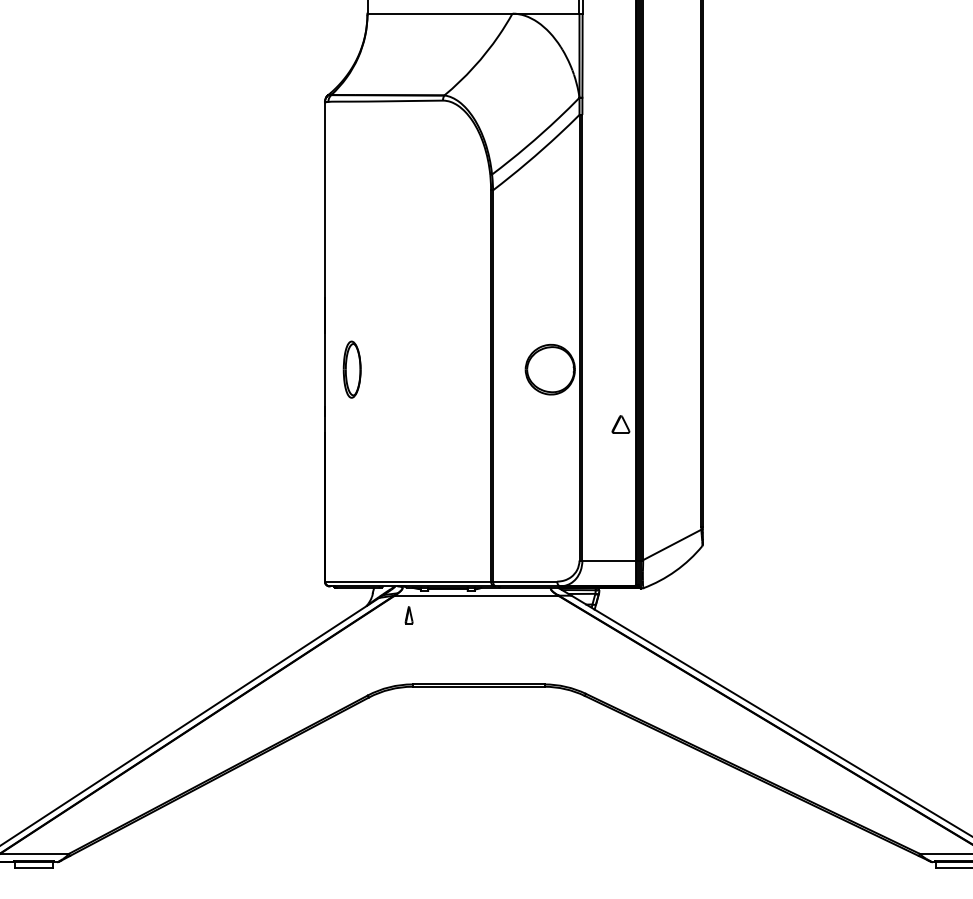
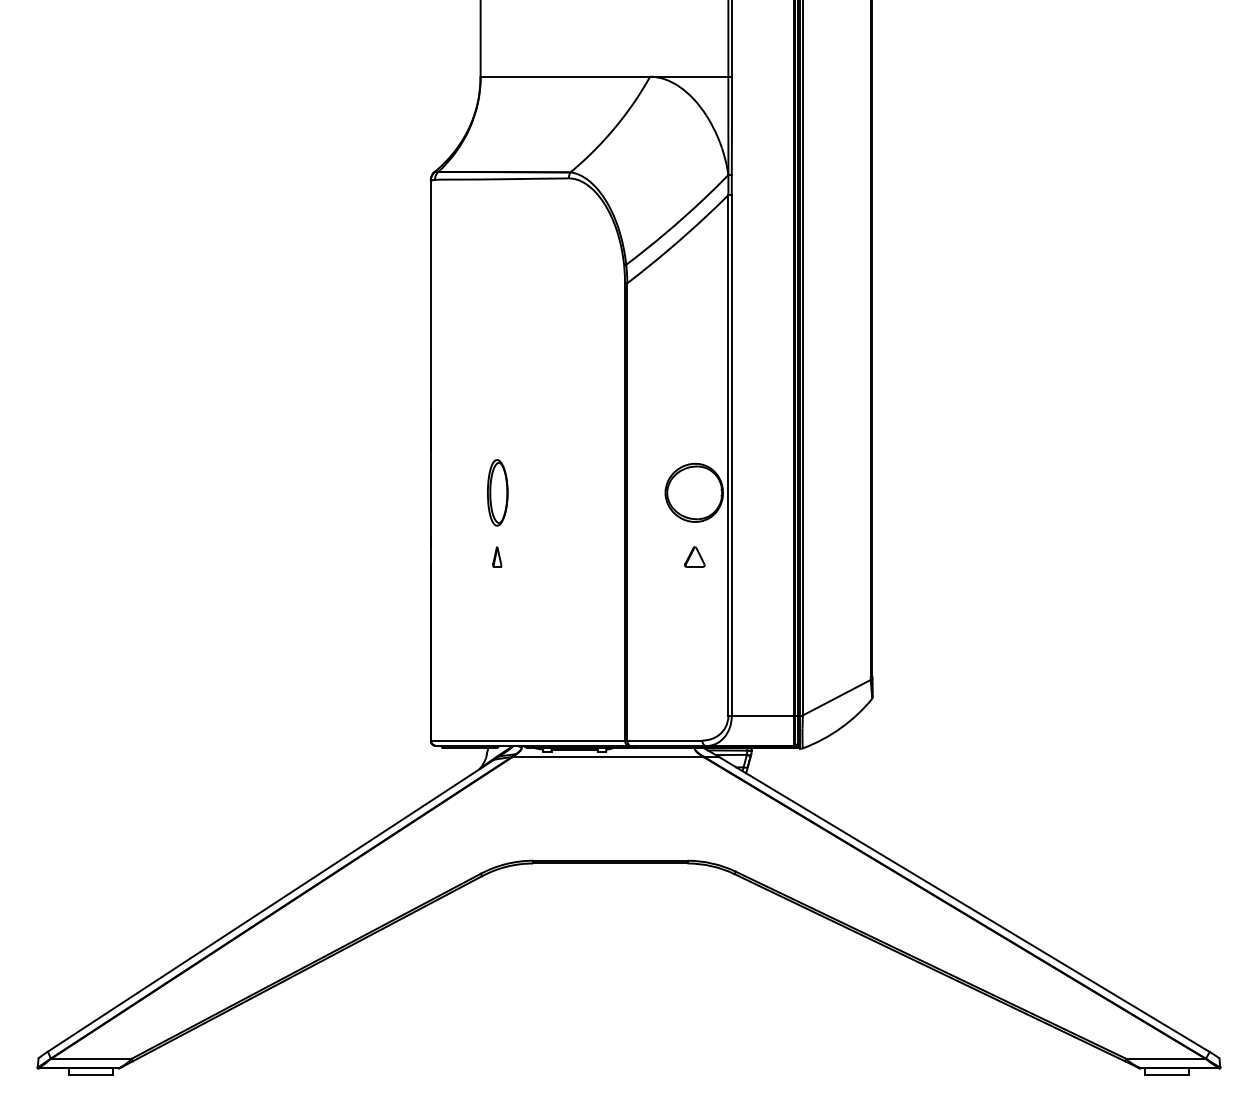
part: (351, 369) -> (497, 492), moved
part: (620, 424) -> (694, 556), moved
part: (409, 614) -> (497, 556), moved

